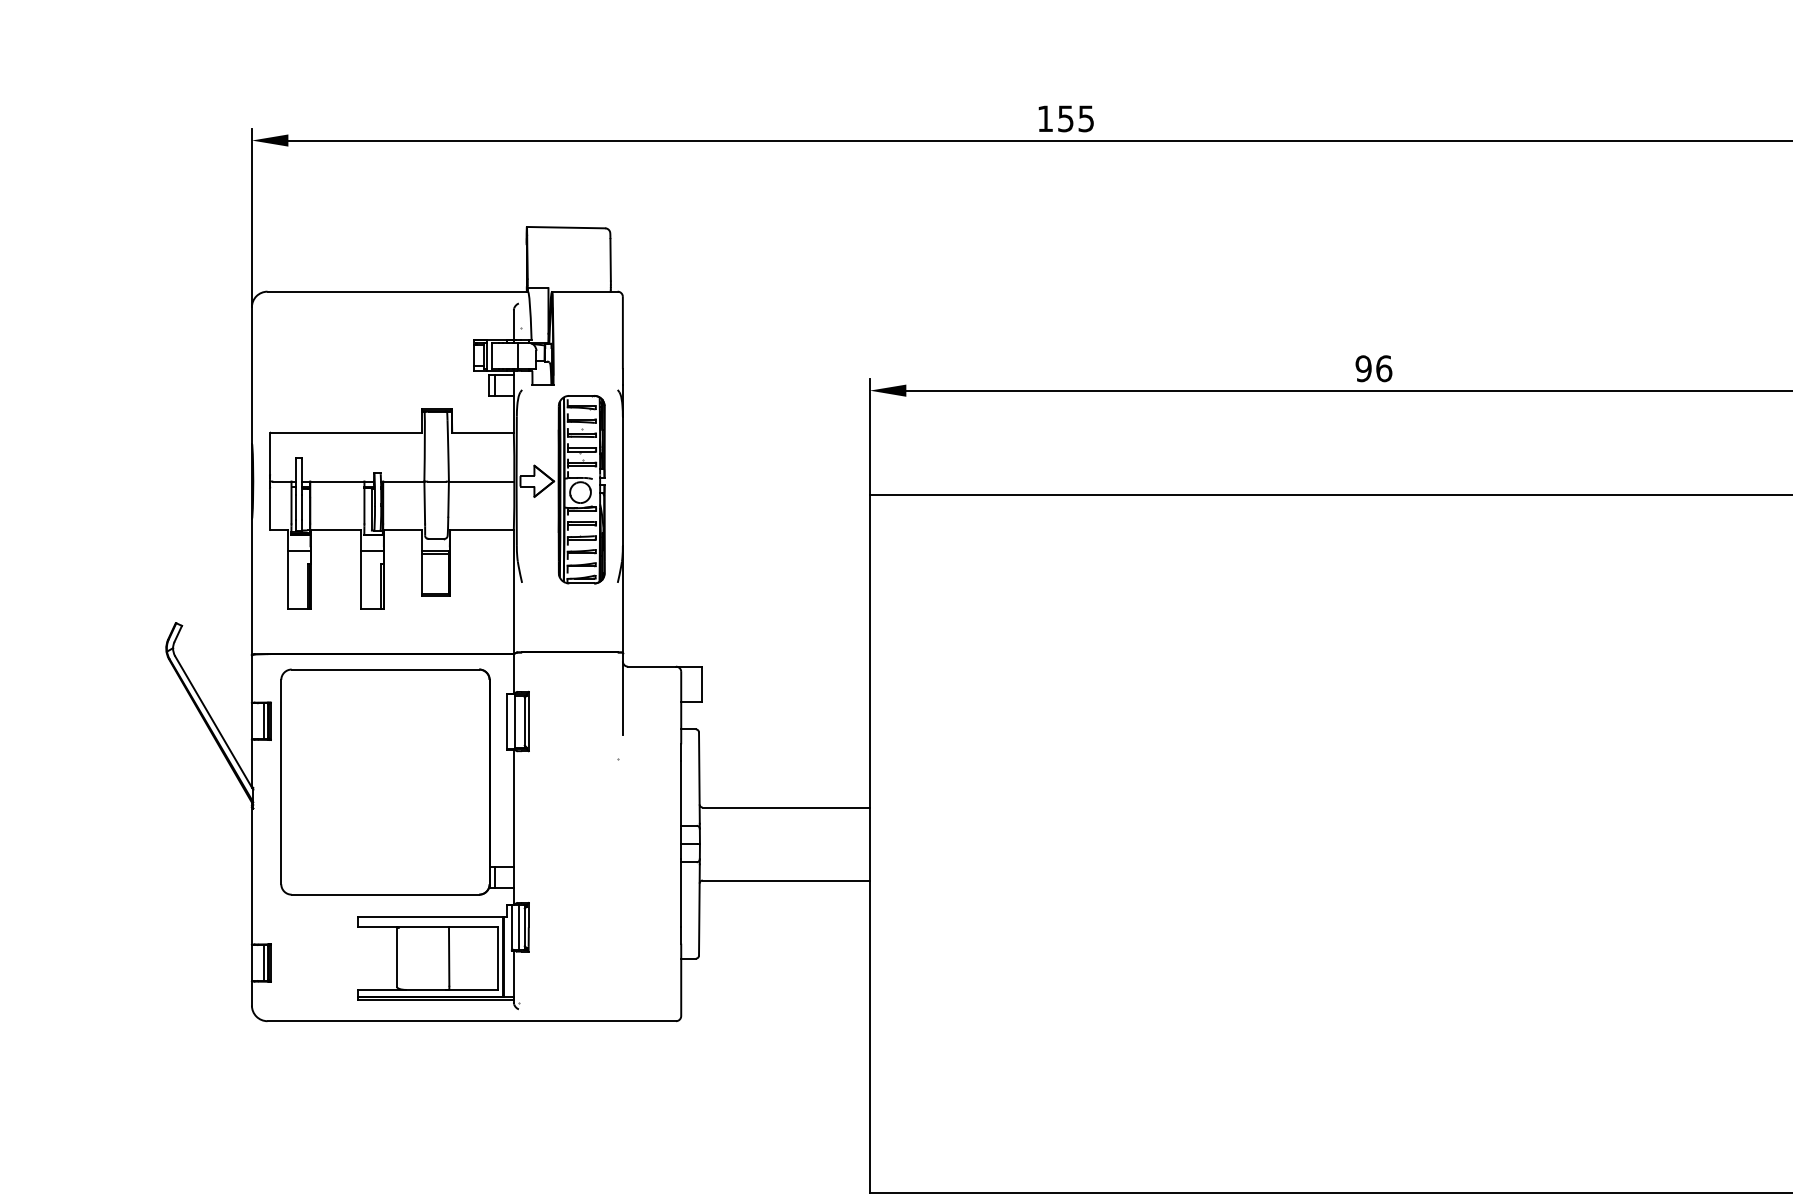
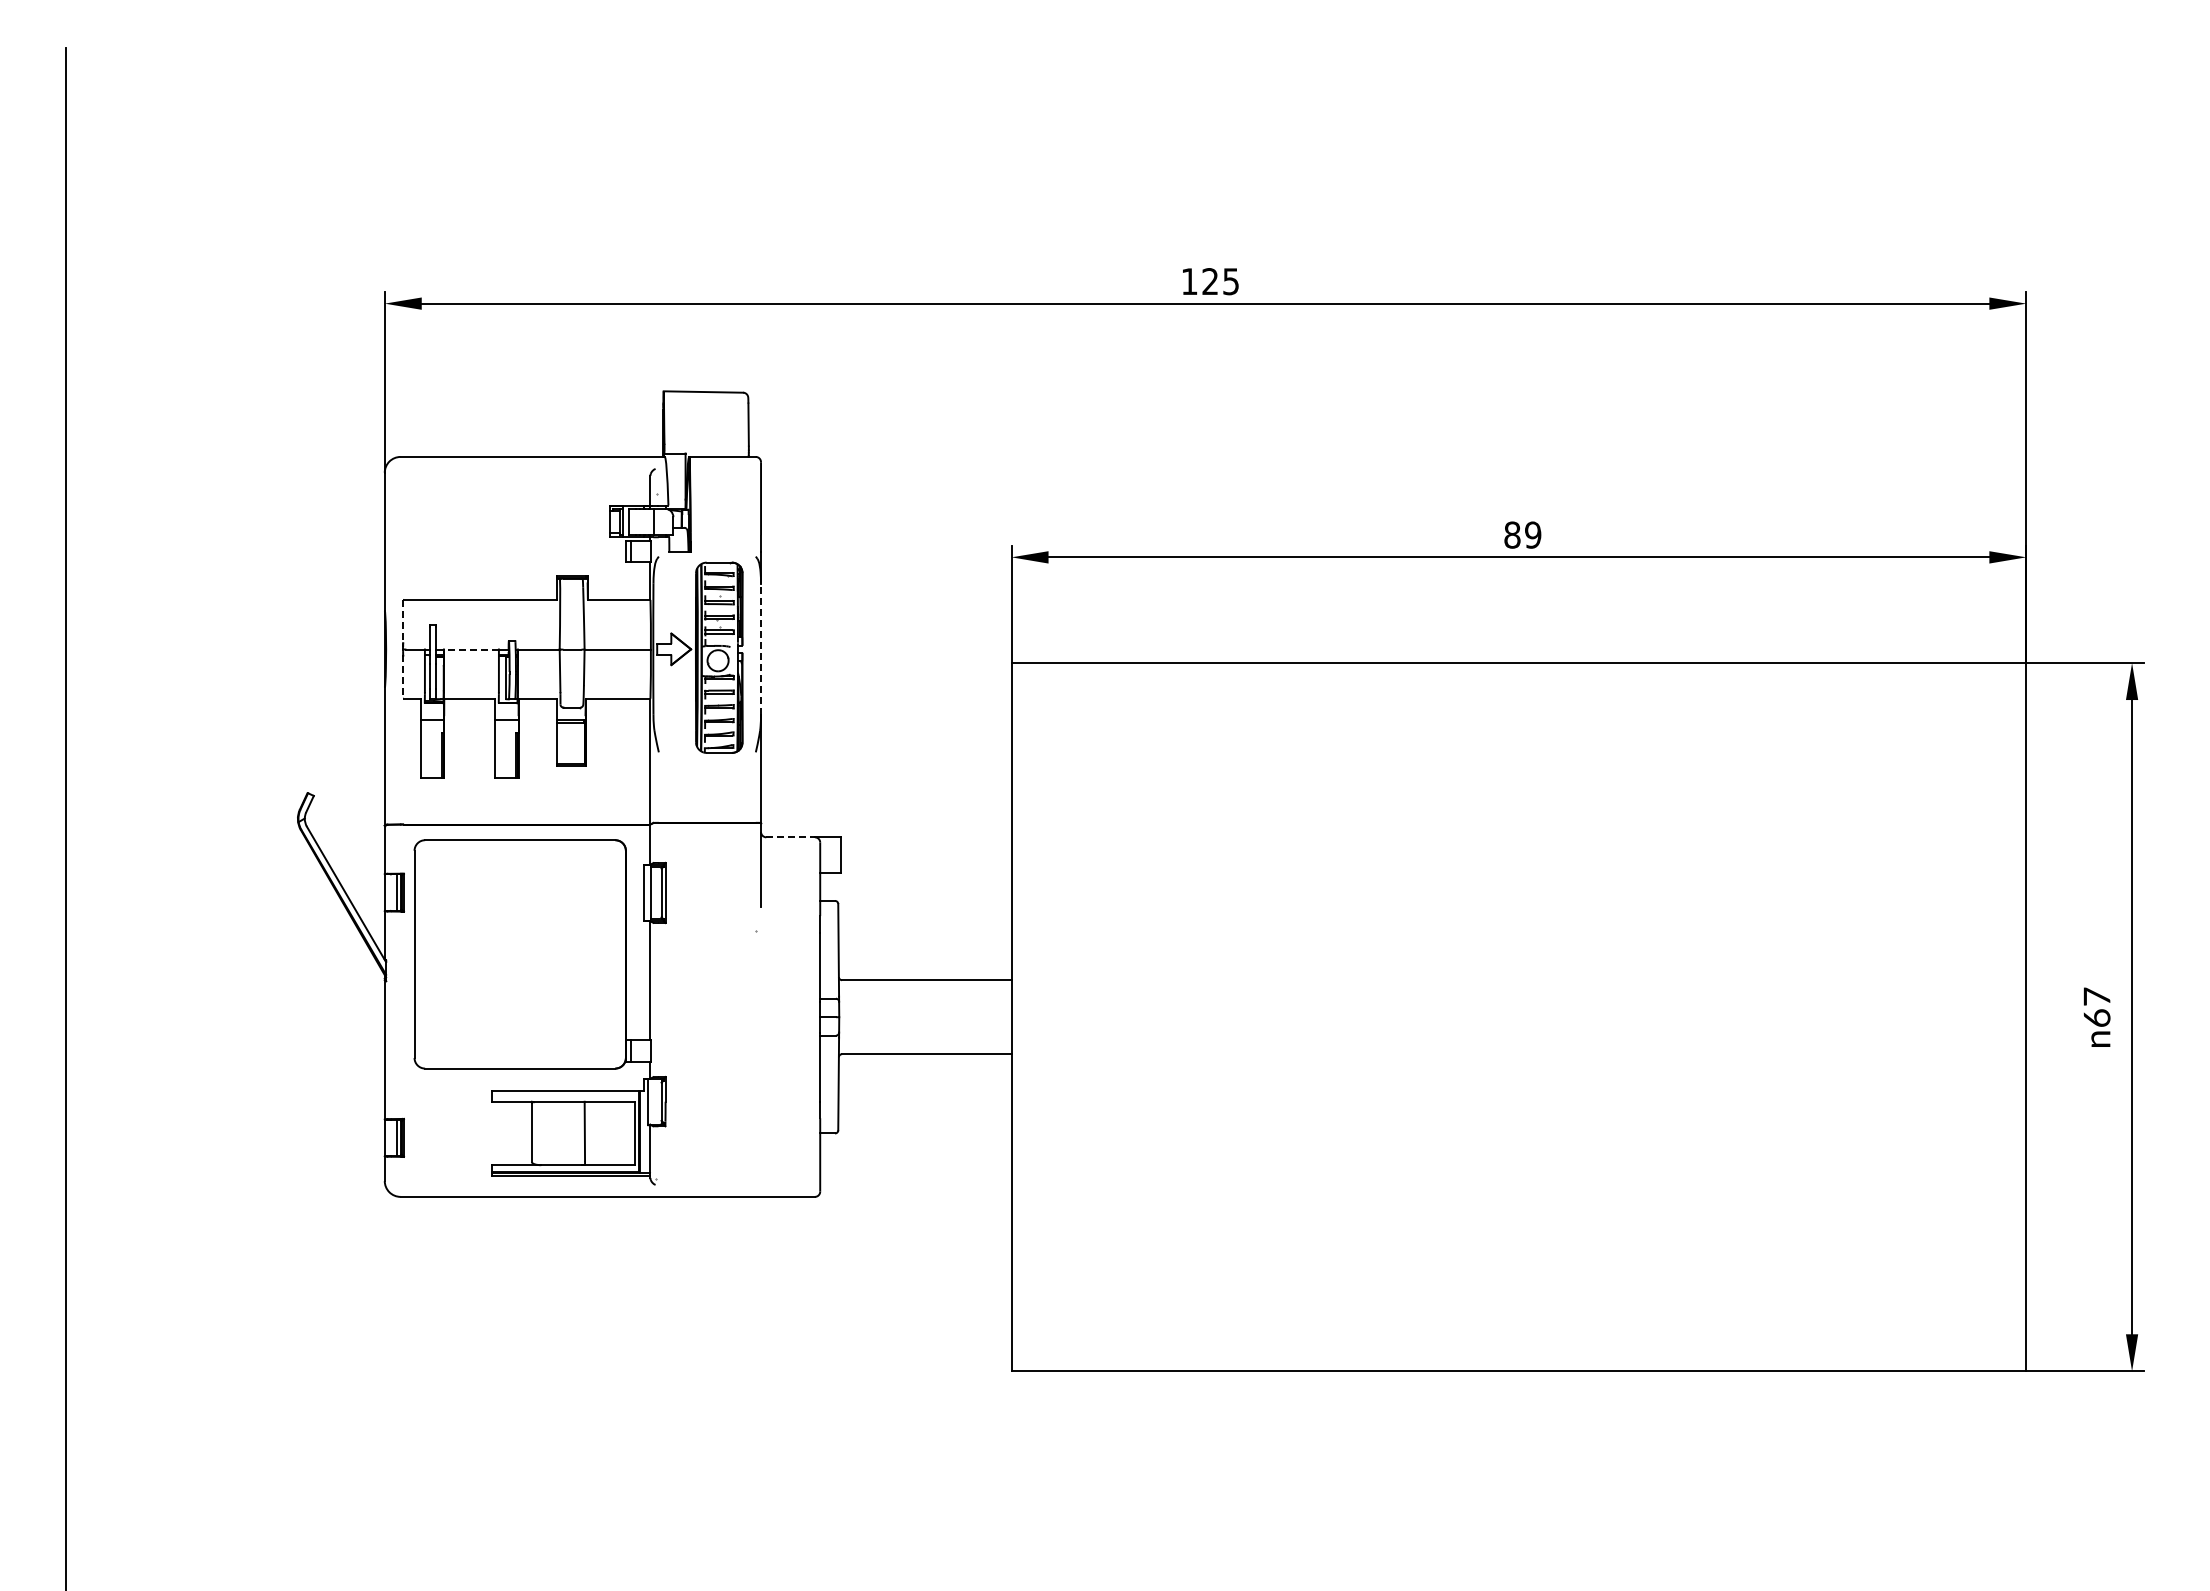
text: (1065, 118) -> (1209, 281), 155 -> 125
text: (1373, 368) -> (1522, 534), 96 -> 89
line: (270, 481) -> (403, 649), solid -> dashed
line: (336, 481) -> (470, 649), solid -> dashed
line: (623, 481) -> (761, 649), solid -> dashed
line: (652, 666) -> (791, 837), solid -> dashed
line: (519, 927) -> (656, 1101), removed

